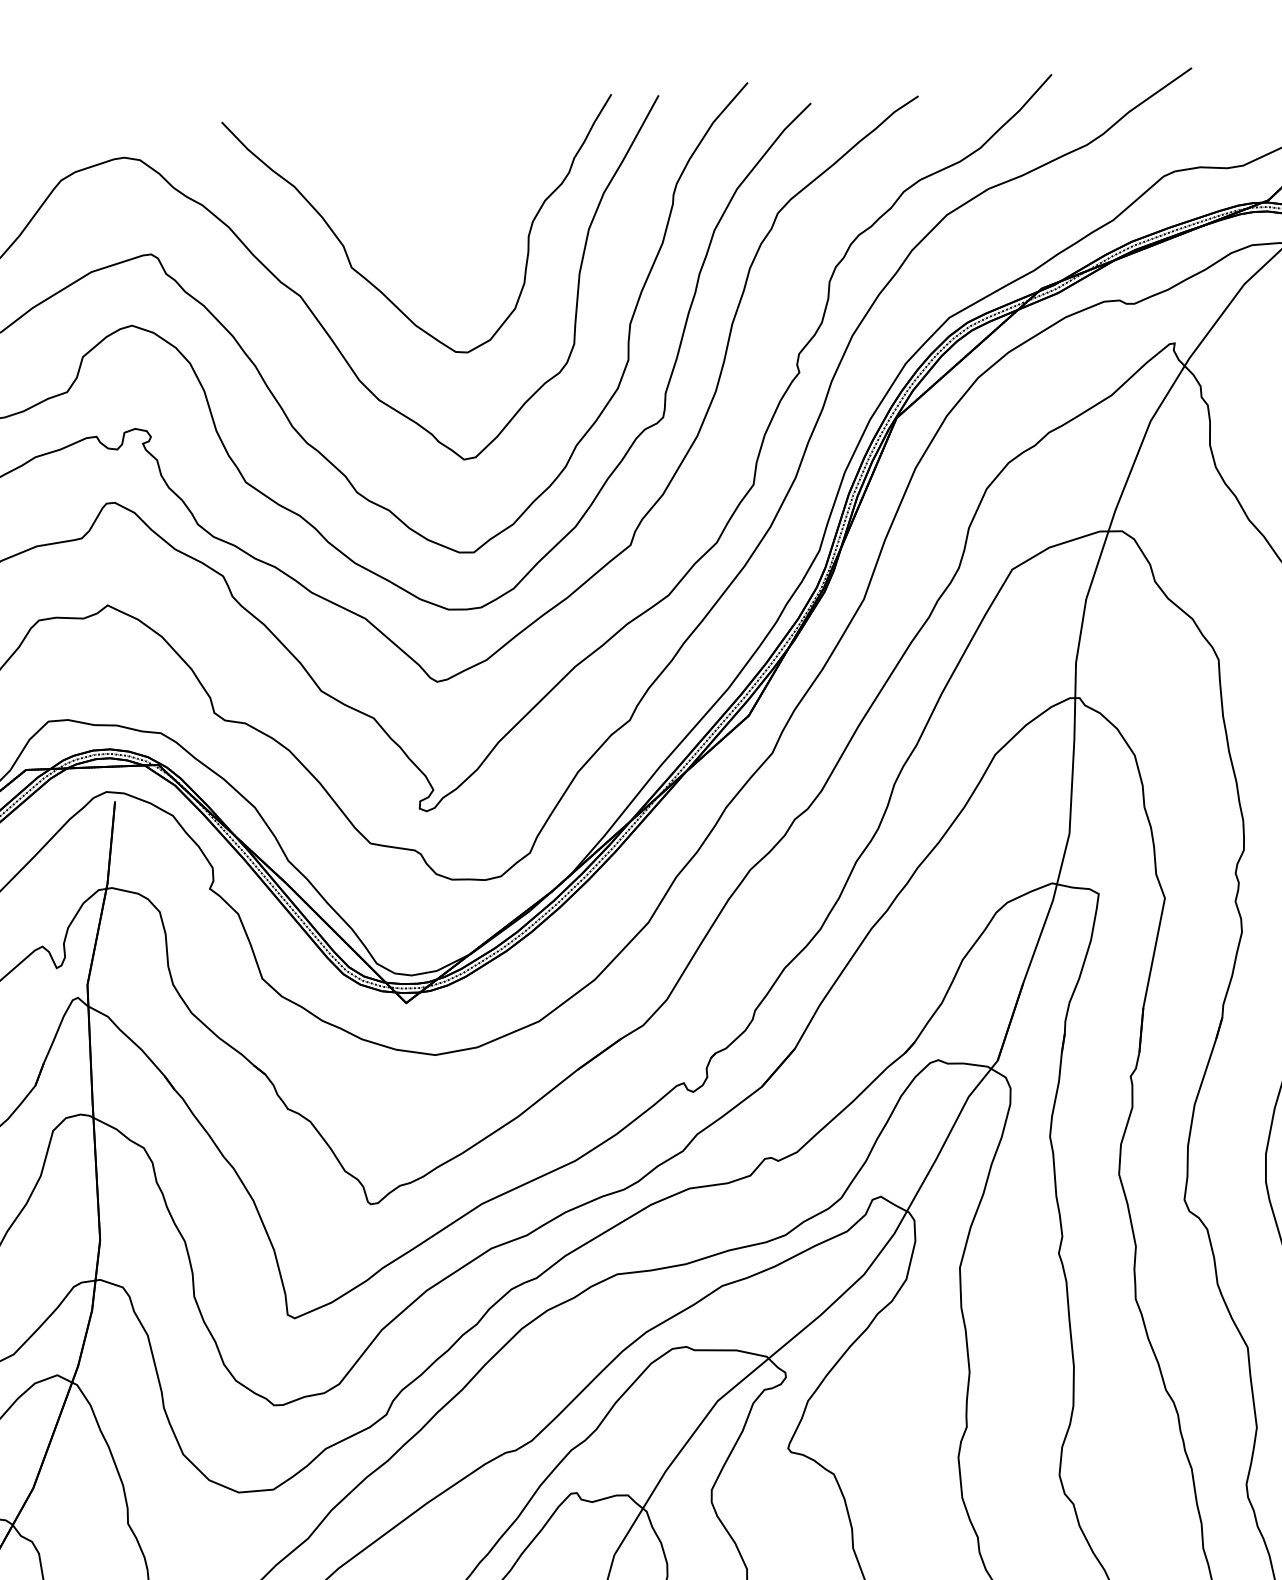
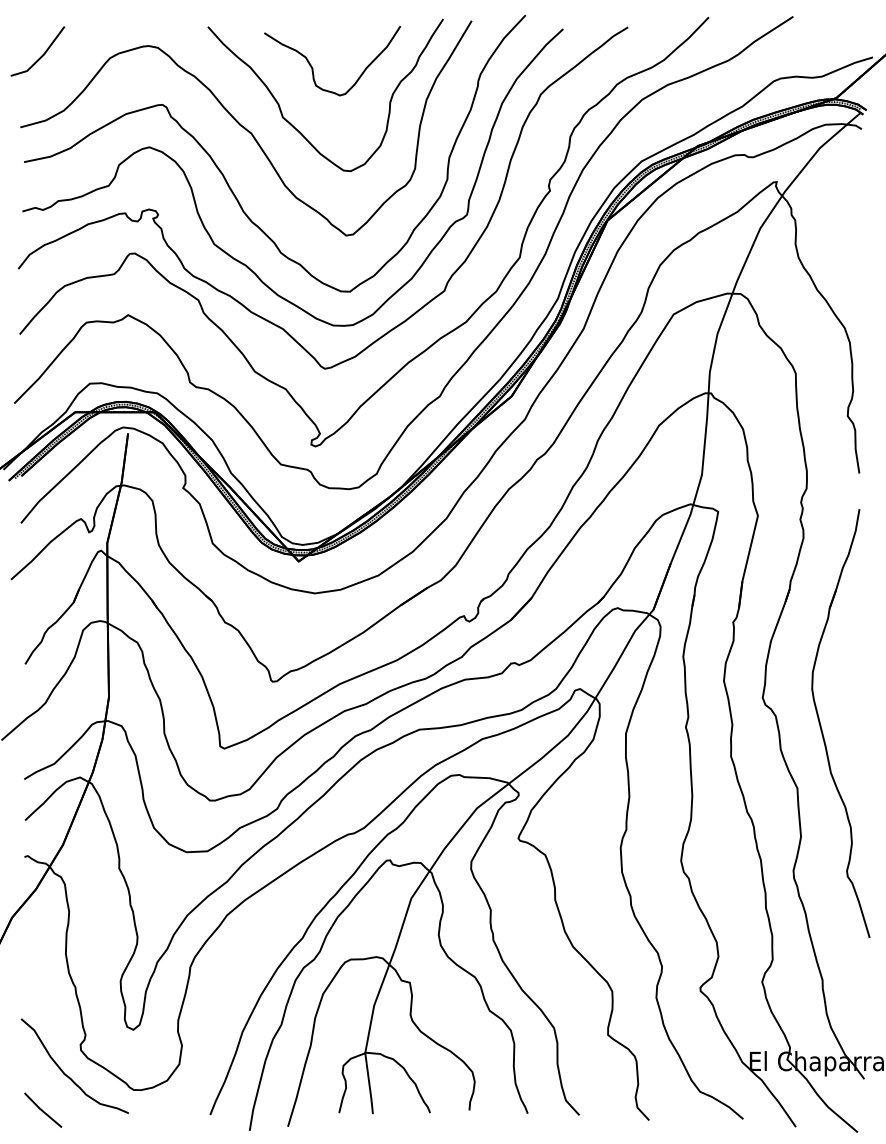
curve: (399, 184) -> (313, 68), added

